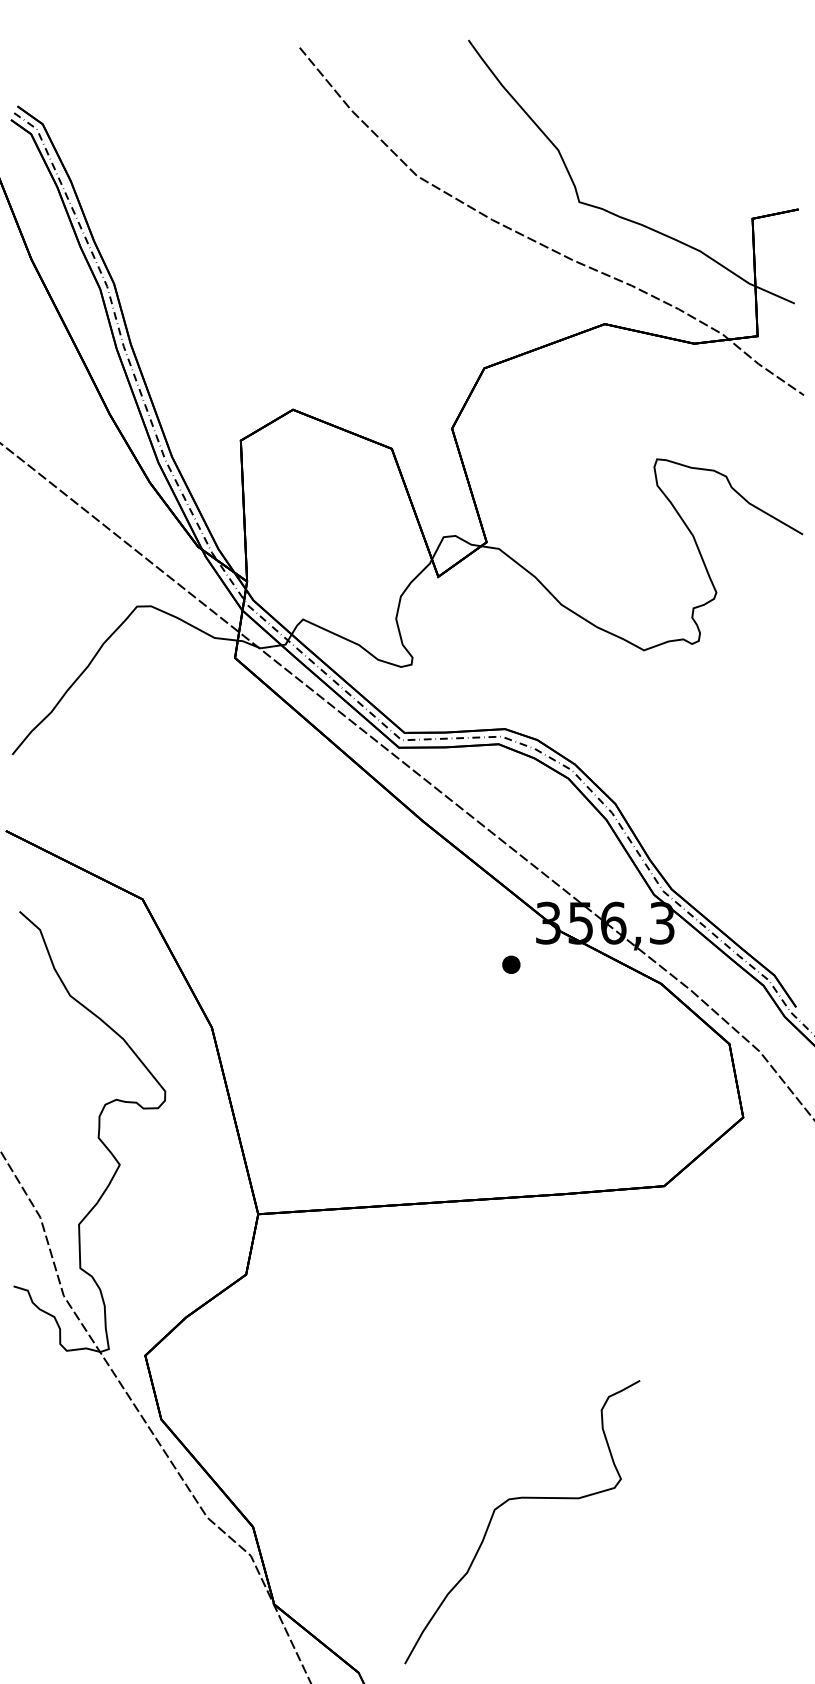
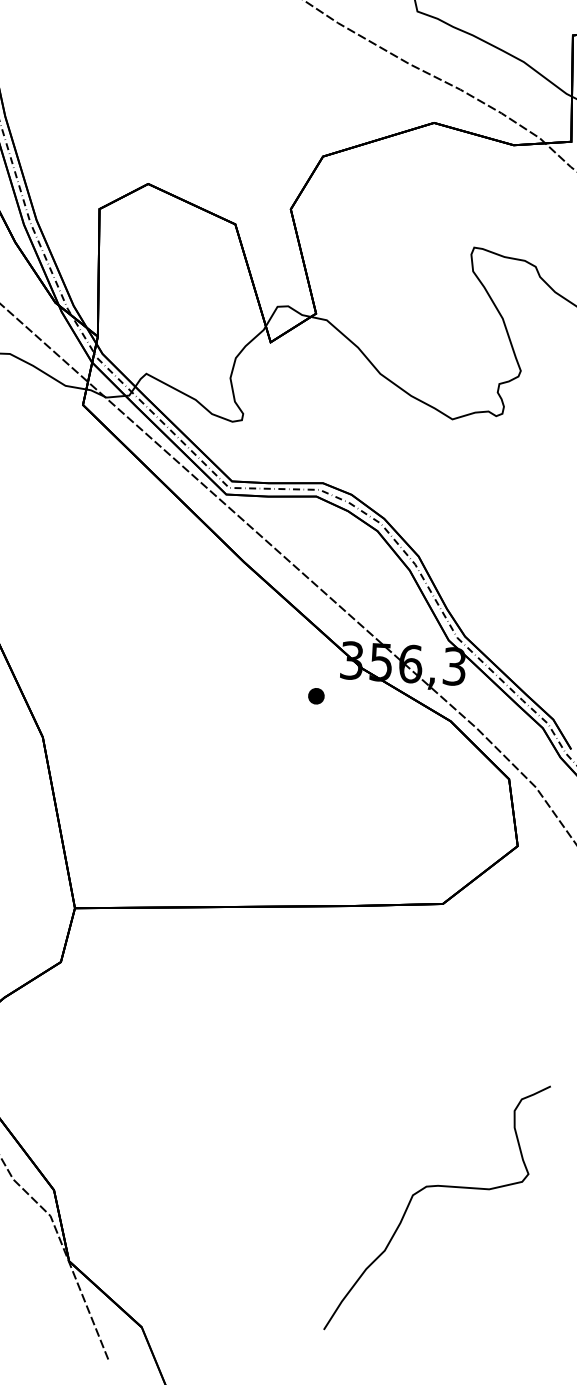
curve: (517, 1499) -> (434, 1187), moved

